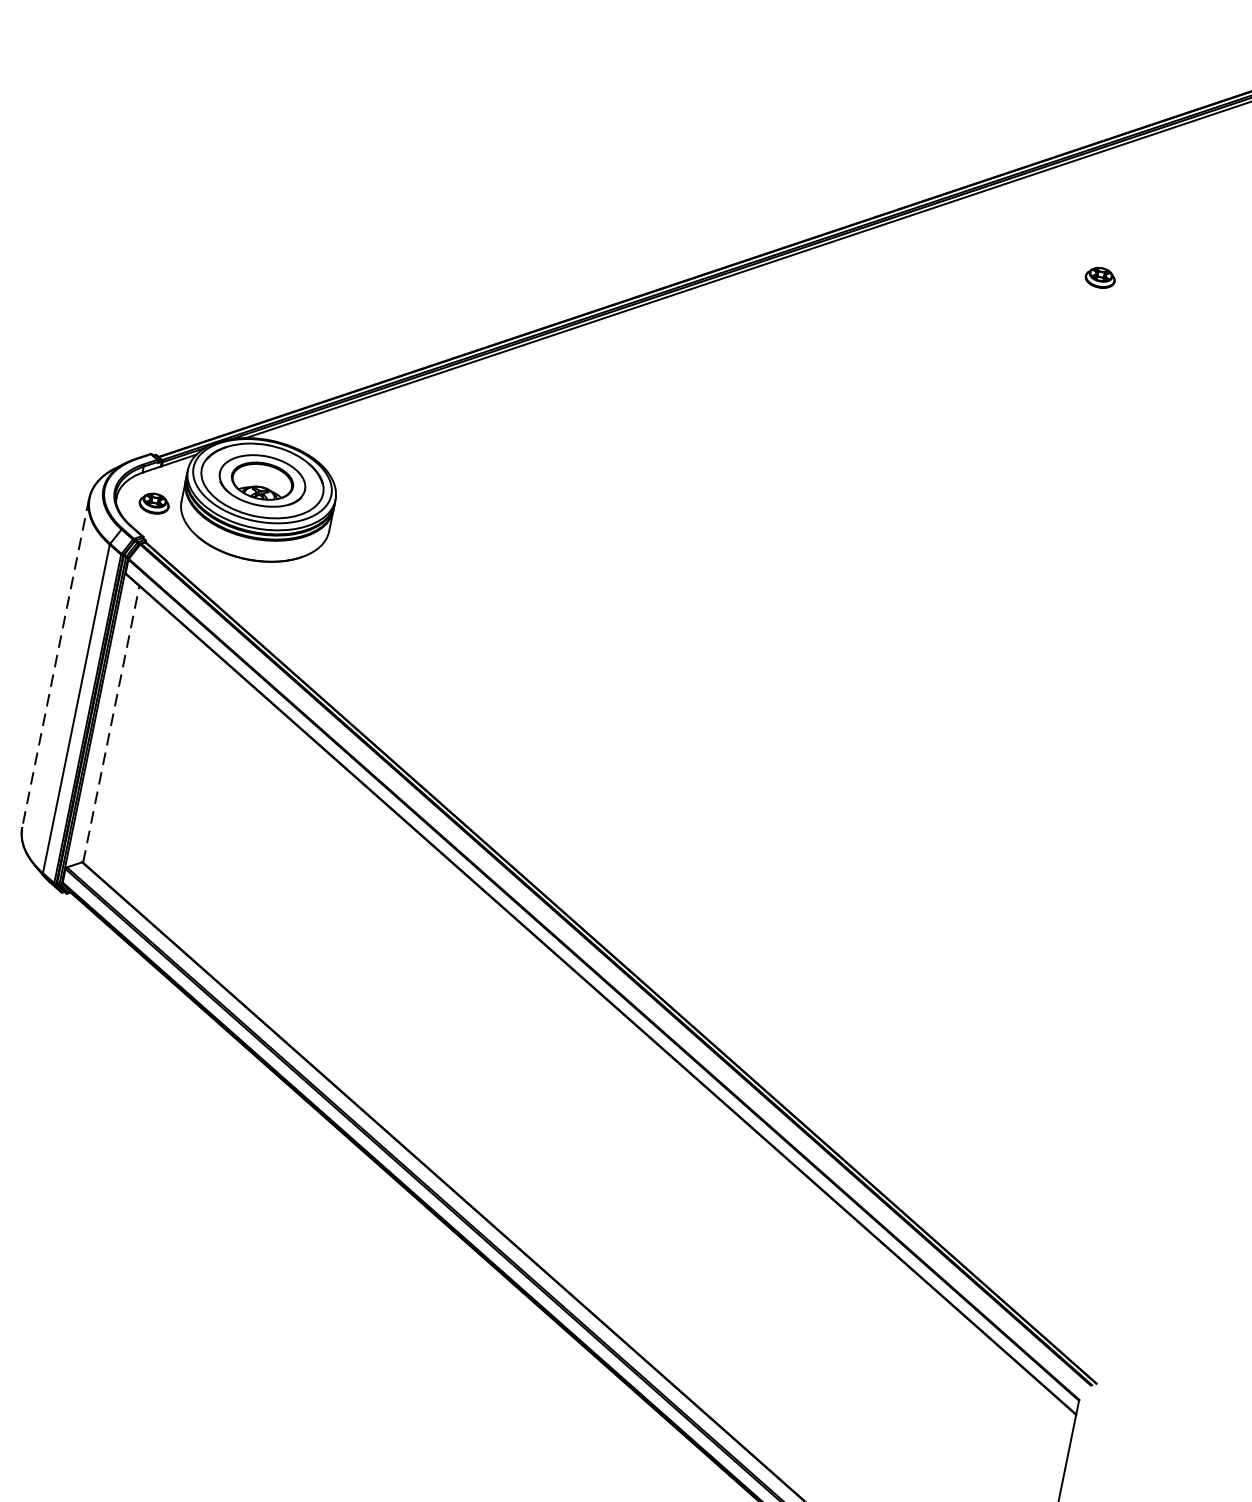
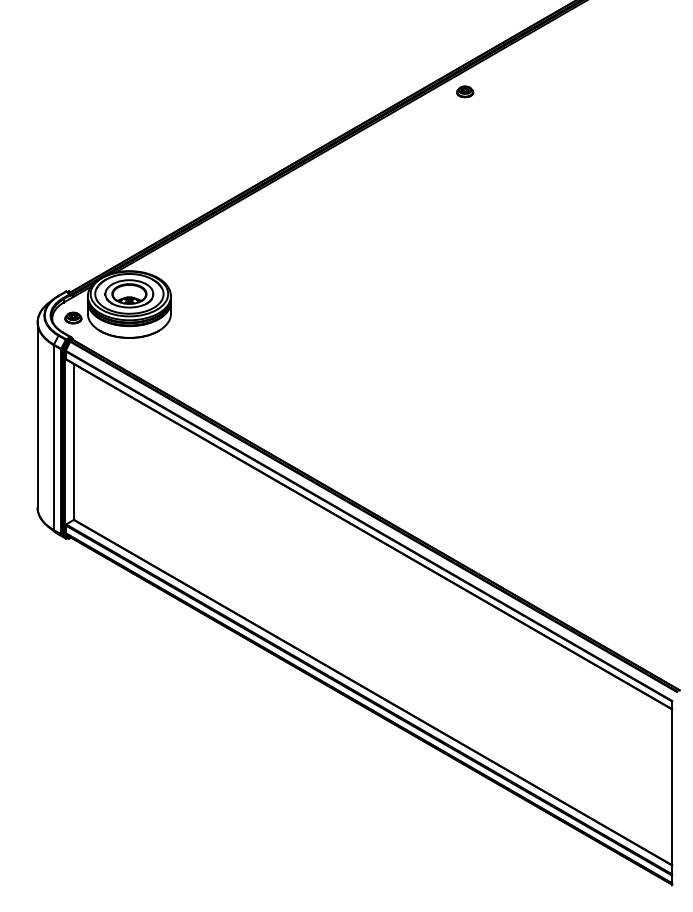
part: (1101, 277) -> (465, 91), moved
line: (55, 663) -> (37, 415), dashed -> solid
line: (111, 724) -> (74, 442), dashed -> solid

